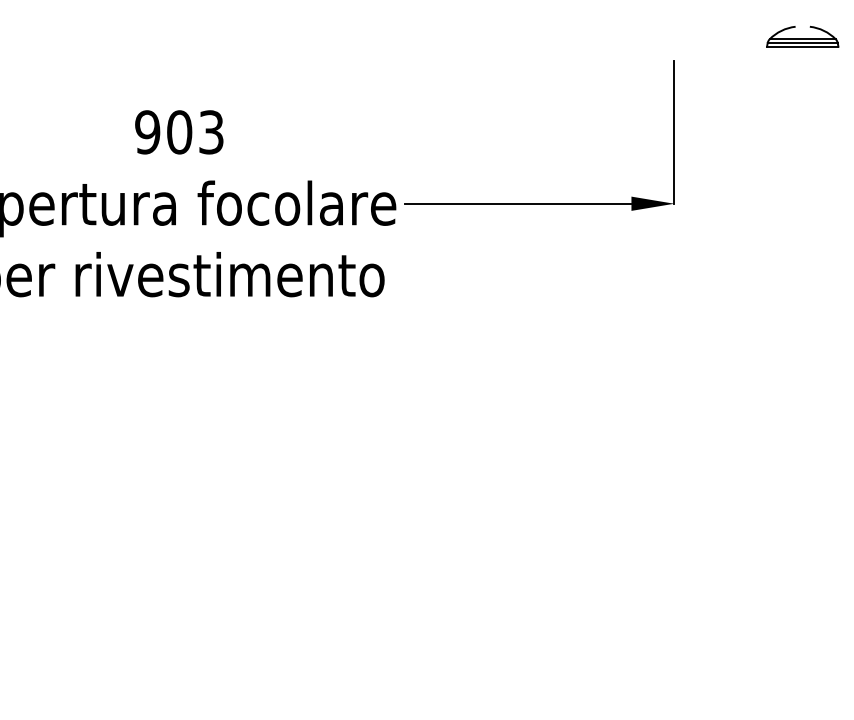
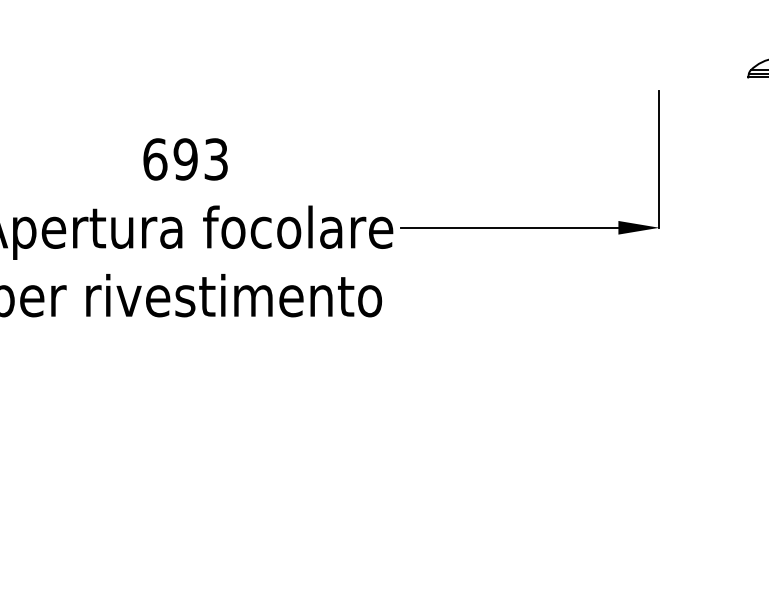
text: (163, 132) -> (170, 159), 903 -> 693

